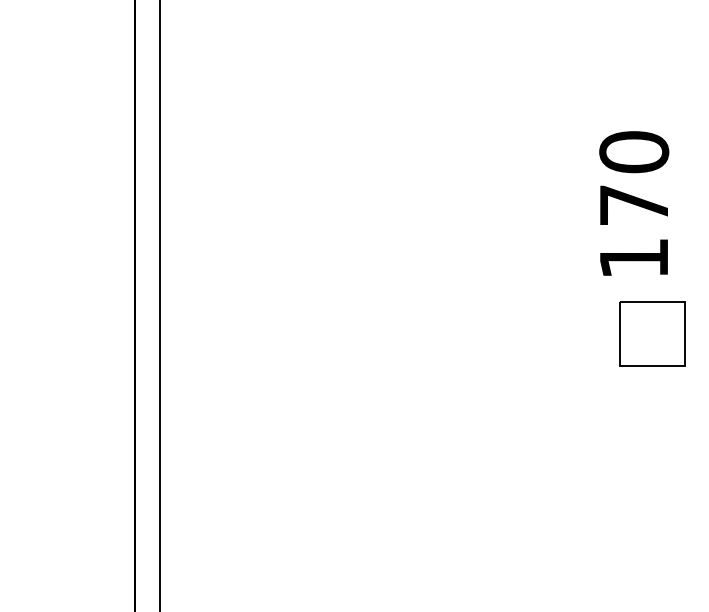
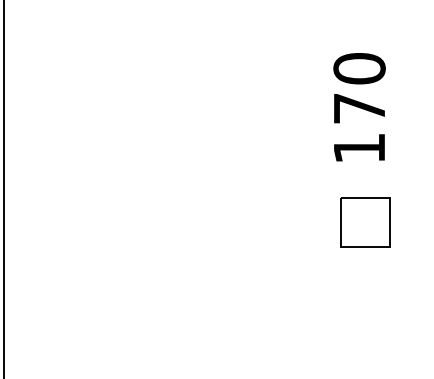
part: (652, 333) -> (365, 221), moved

